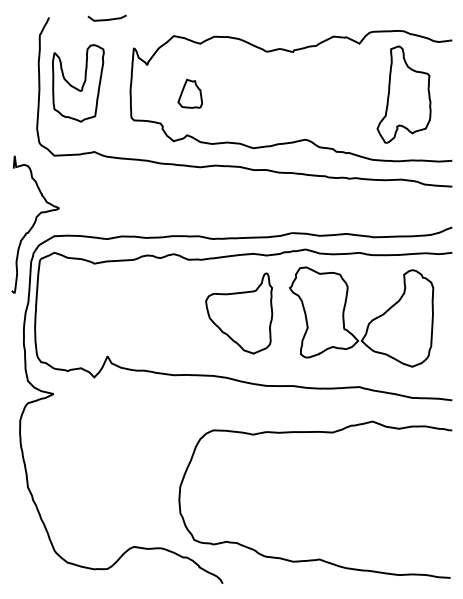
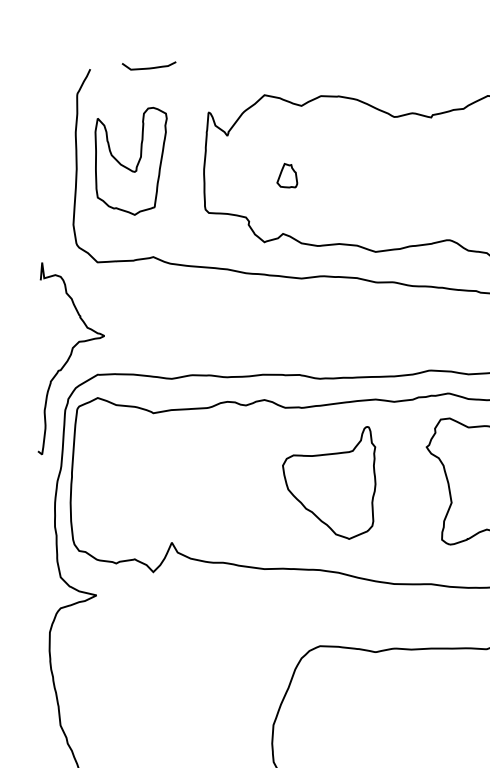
curve: (106, 19) -> (148, 67), moved
part: (189, 93) -> (286, 175), size x0.6
part: (239, 313) -> (329, 482), moved

